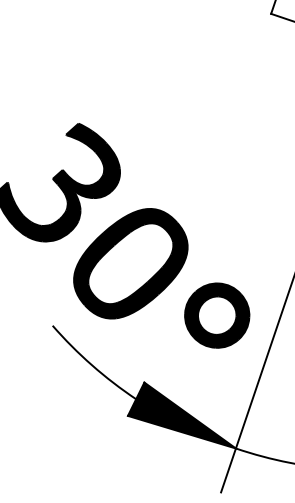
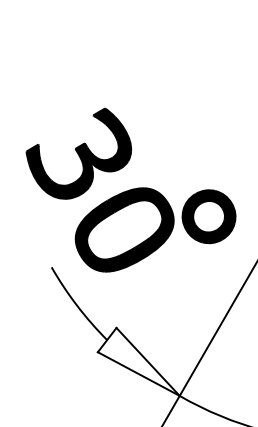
part: (216, 315) -> (208, 216), moved
fill: (178, 417) -> (138, 361), removed

